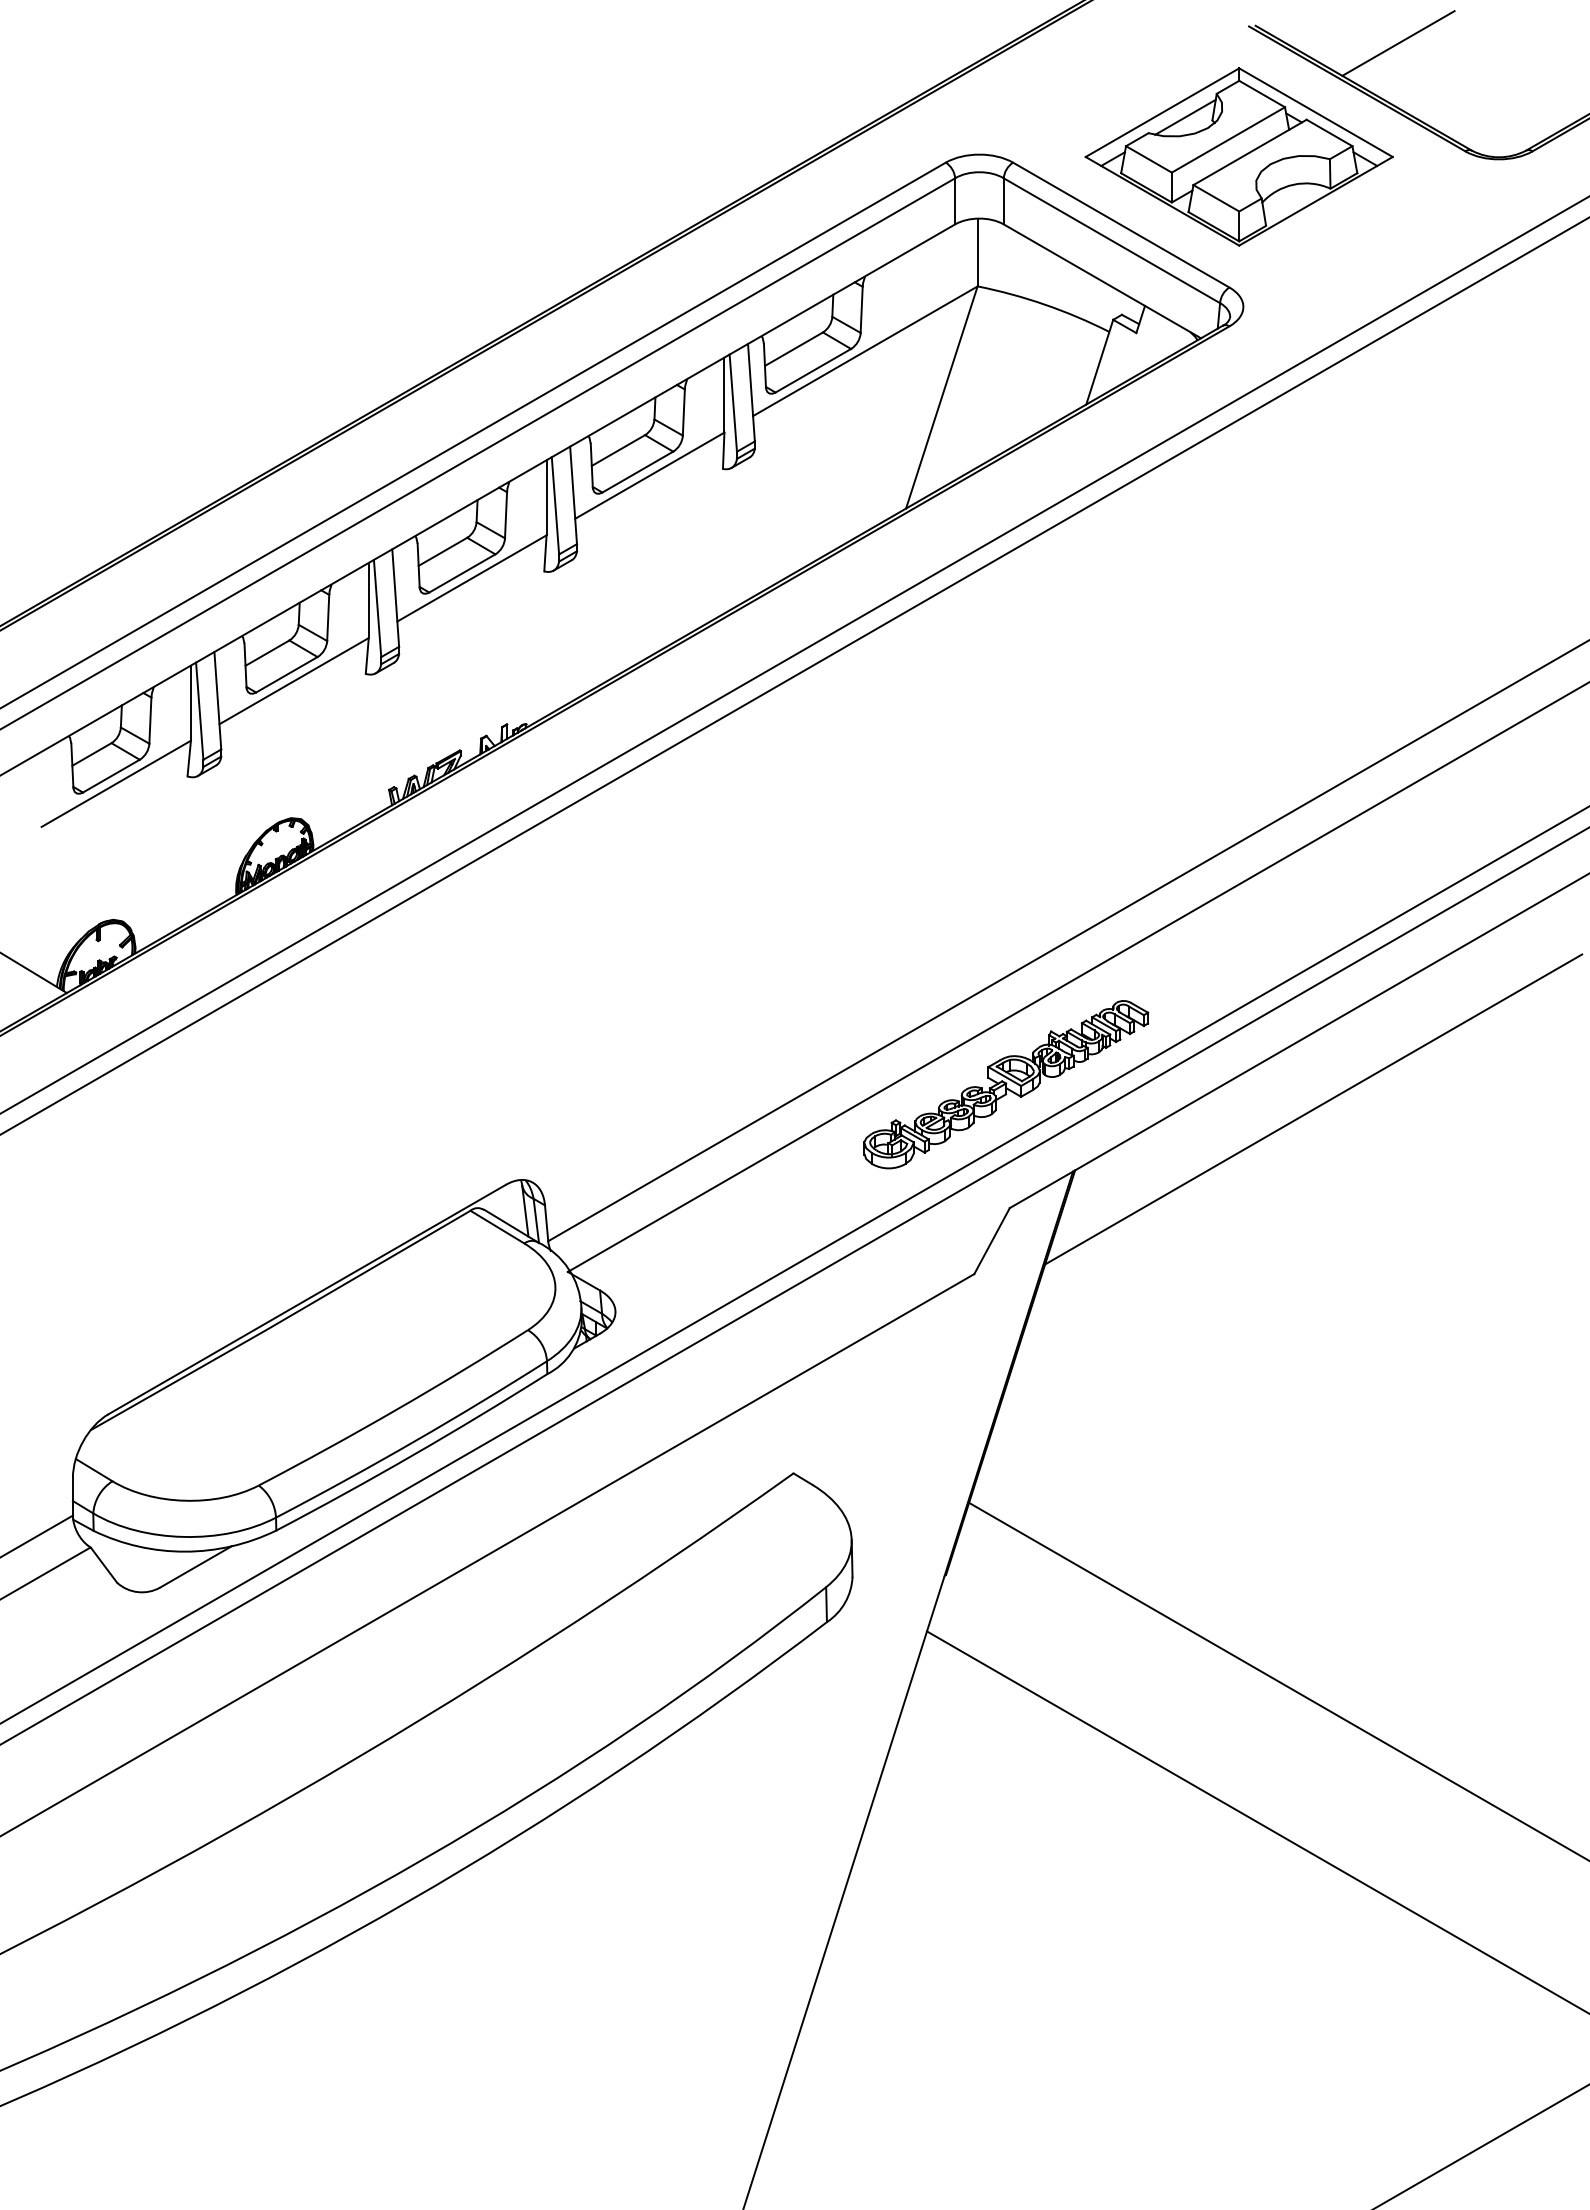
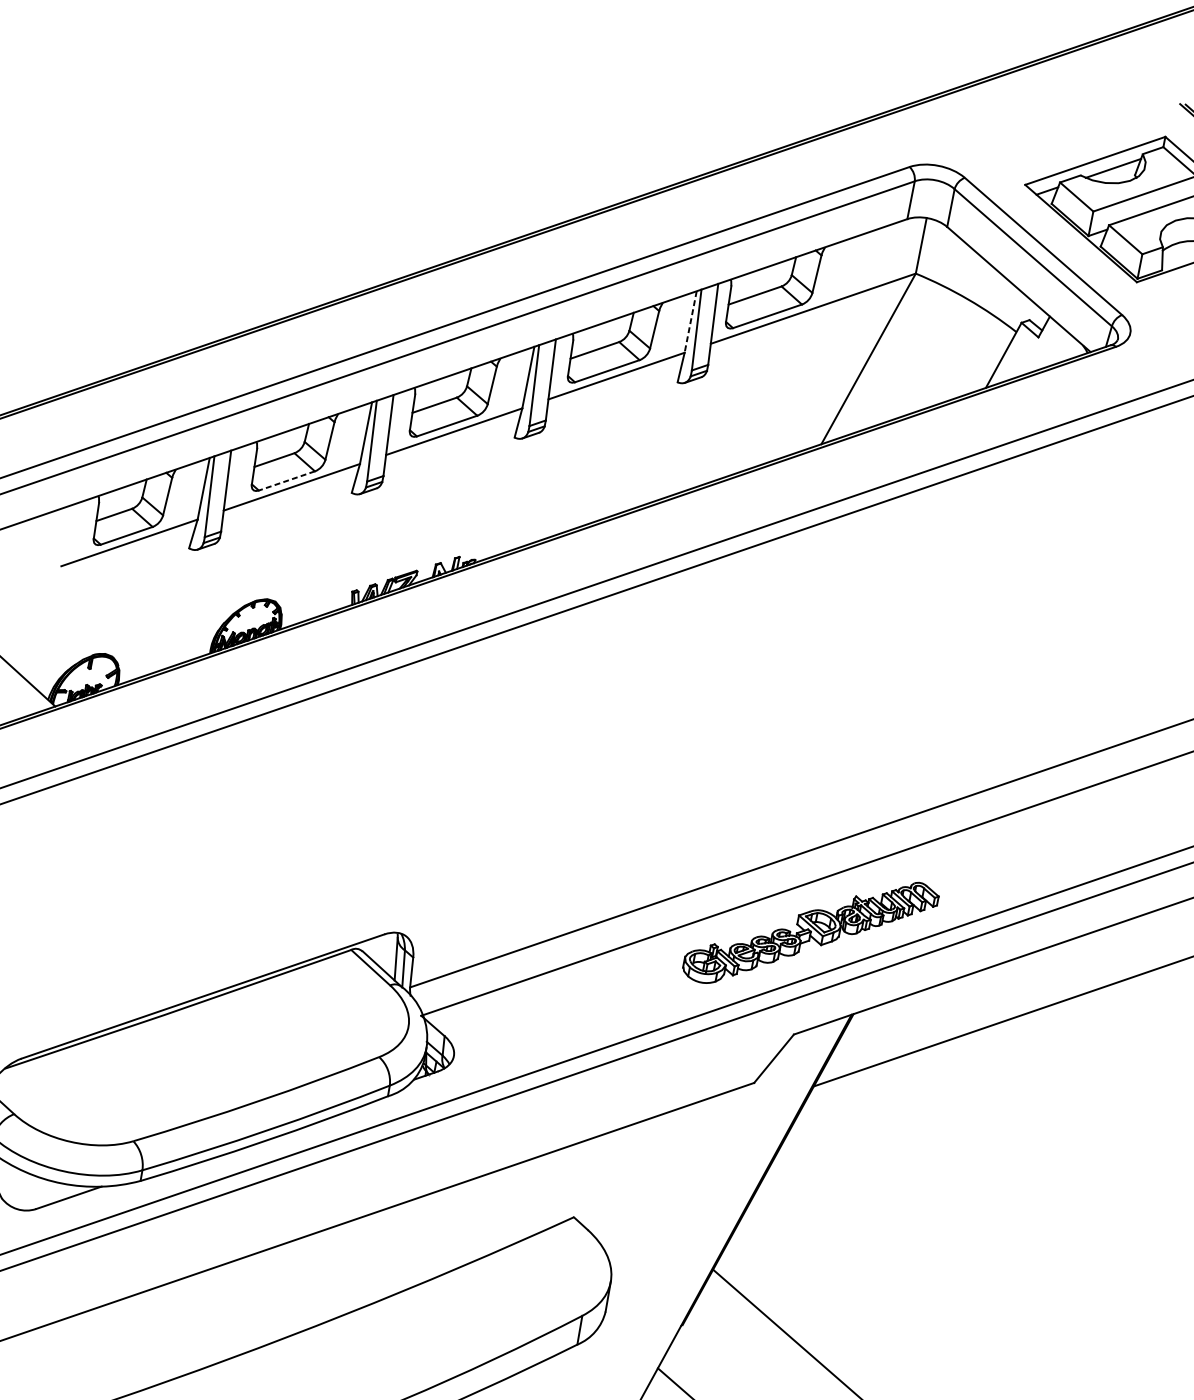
line: (724, 395) -> (690, 322), solid -> dashed
line: (286, 675) -> (286, 481), solid -> dashed

